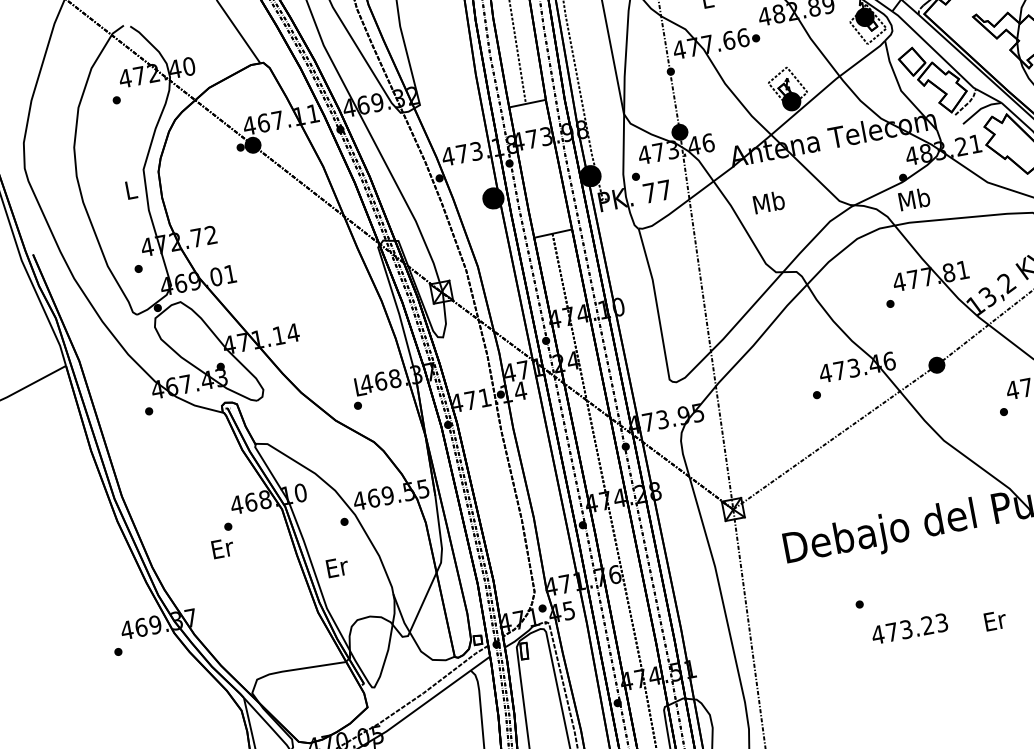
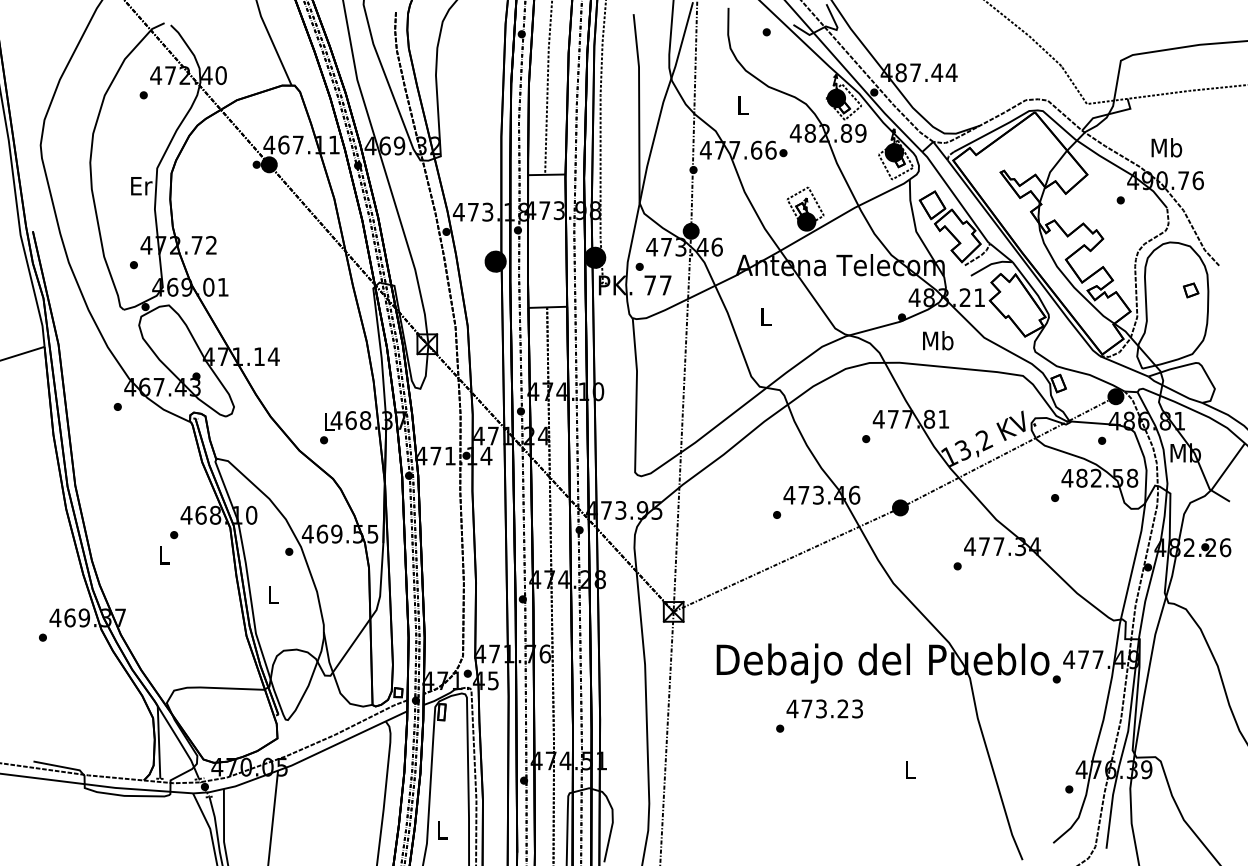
text: (131, 190) -> (141, 186), L -> Er
text: (914, 199) -> (938, 340), moved
text: (768, 202) -> (765, 316), Mb -> L
text: (222, 548) -> (164, 555), Er -> L
text: (337, 567) -> (273, 595), Er -> L
text: (995, 620) -> (910, 769), Er -> L
text: (909, 628) -> (824, 708), moved

